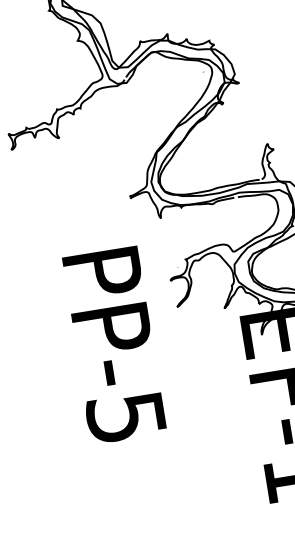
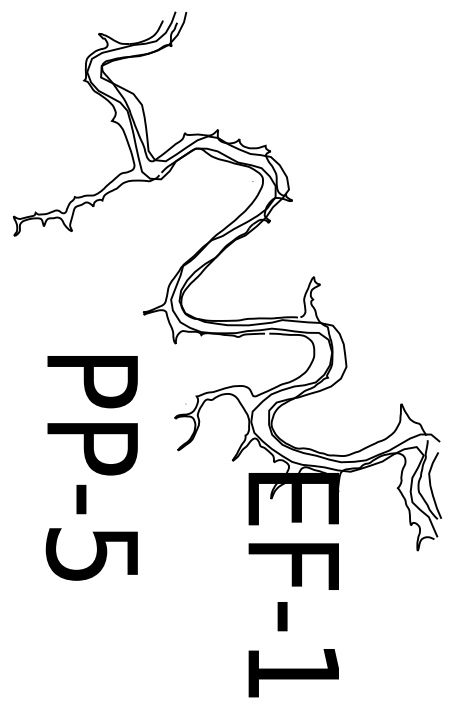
text: (113, 345) -> (91, 468), moved

